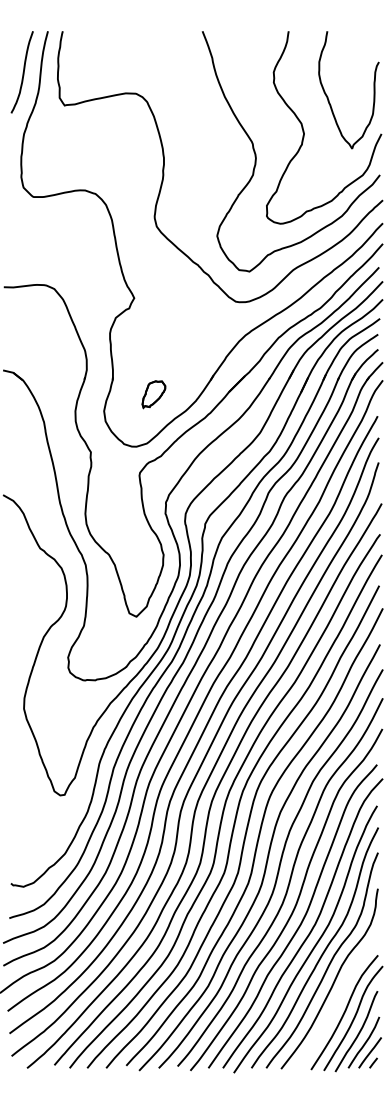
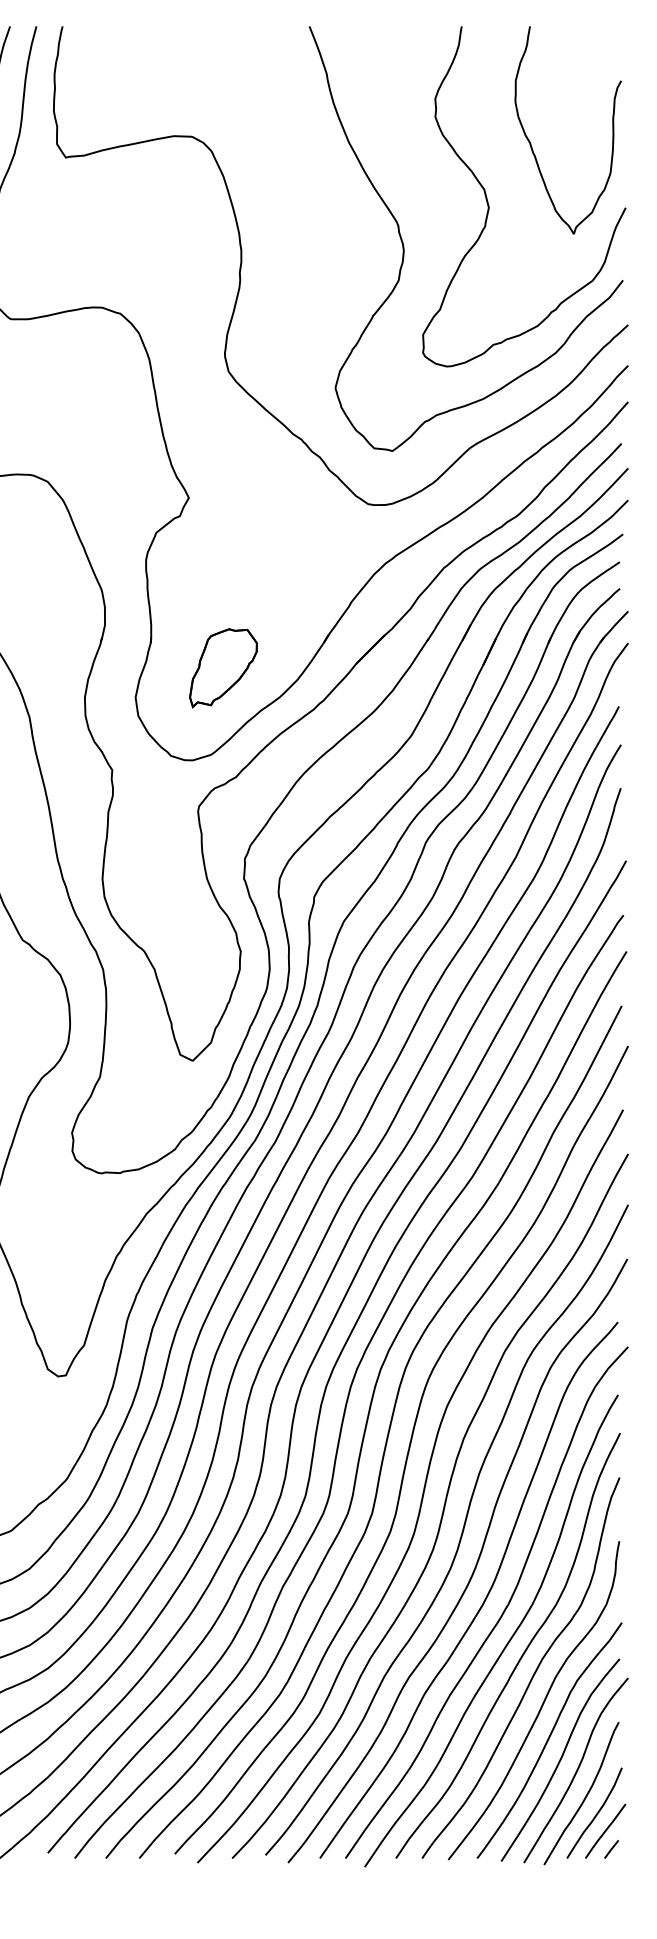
part: (153, 394) -> (222, 668), size x1.67
curve: (338, 1001) -> (549, 1740), added

